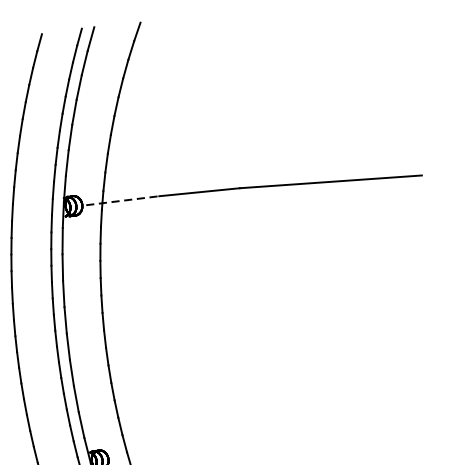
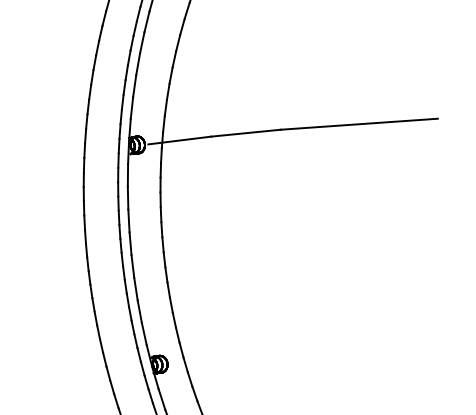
line: (122, 200) -> (179, 140), dashed -> solid

